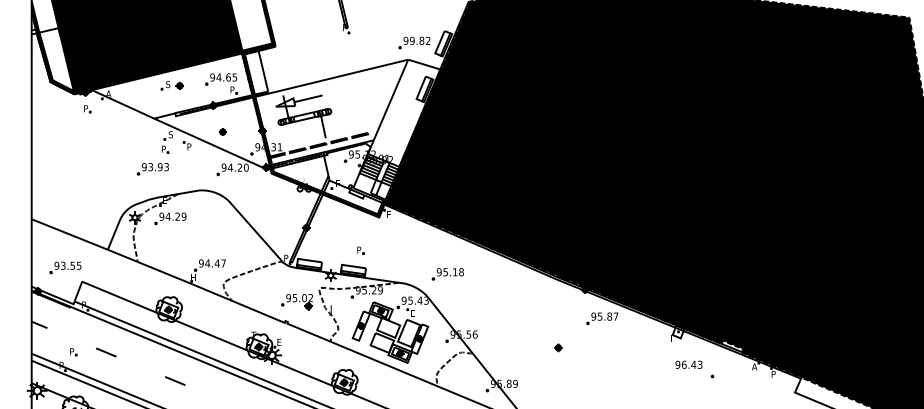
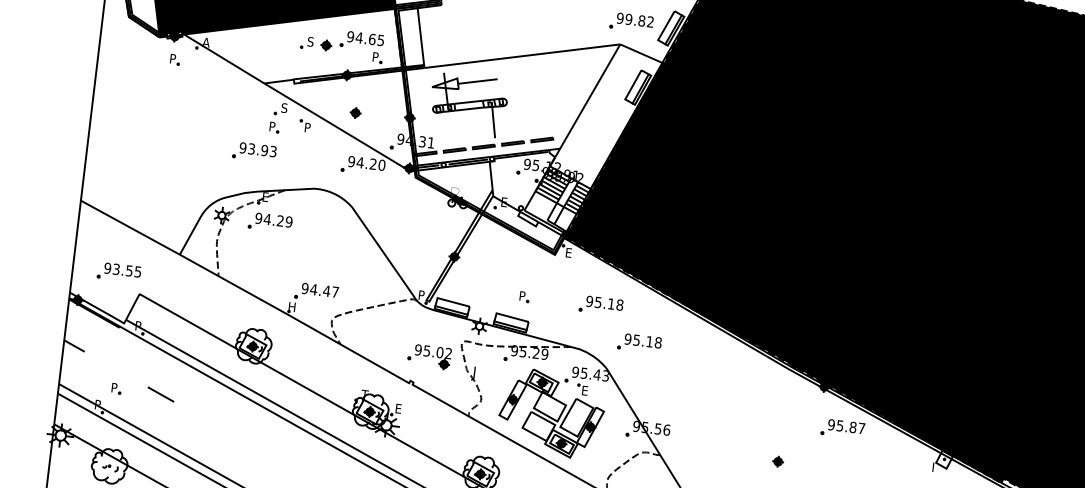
part: (171, 85) -> (315, 43), moved
part: (416, 250) -> (600, 305), added
line: (175, 380) -> (250, 443), removed

